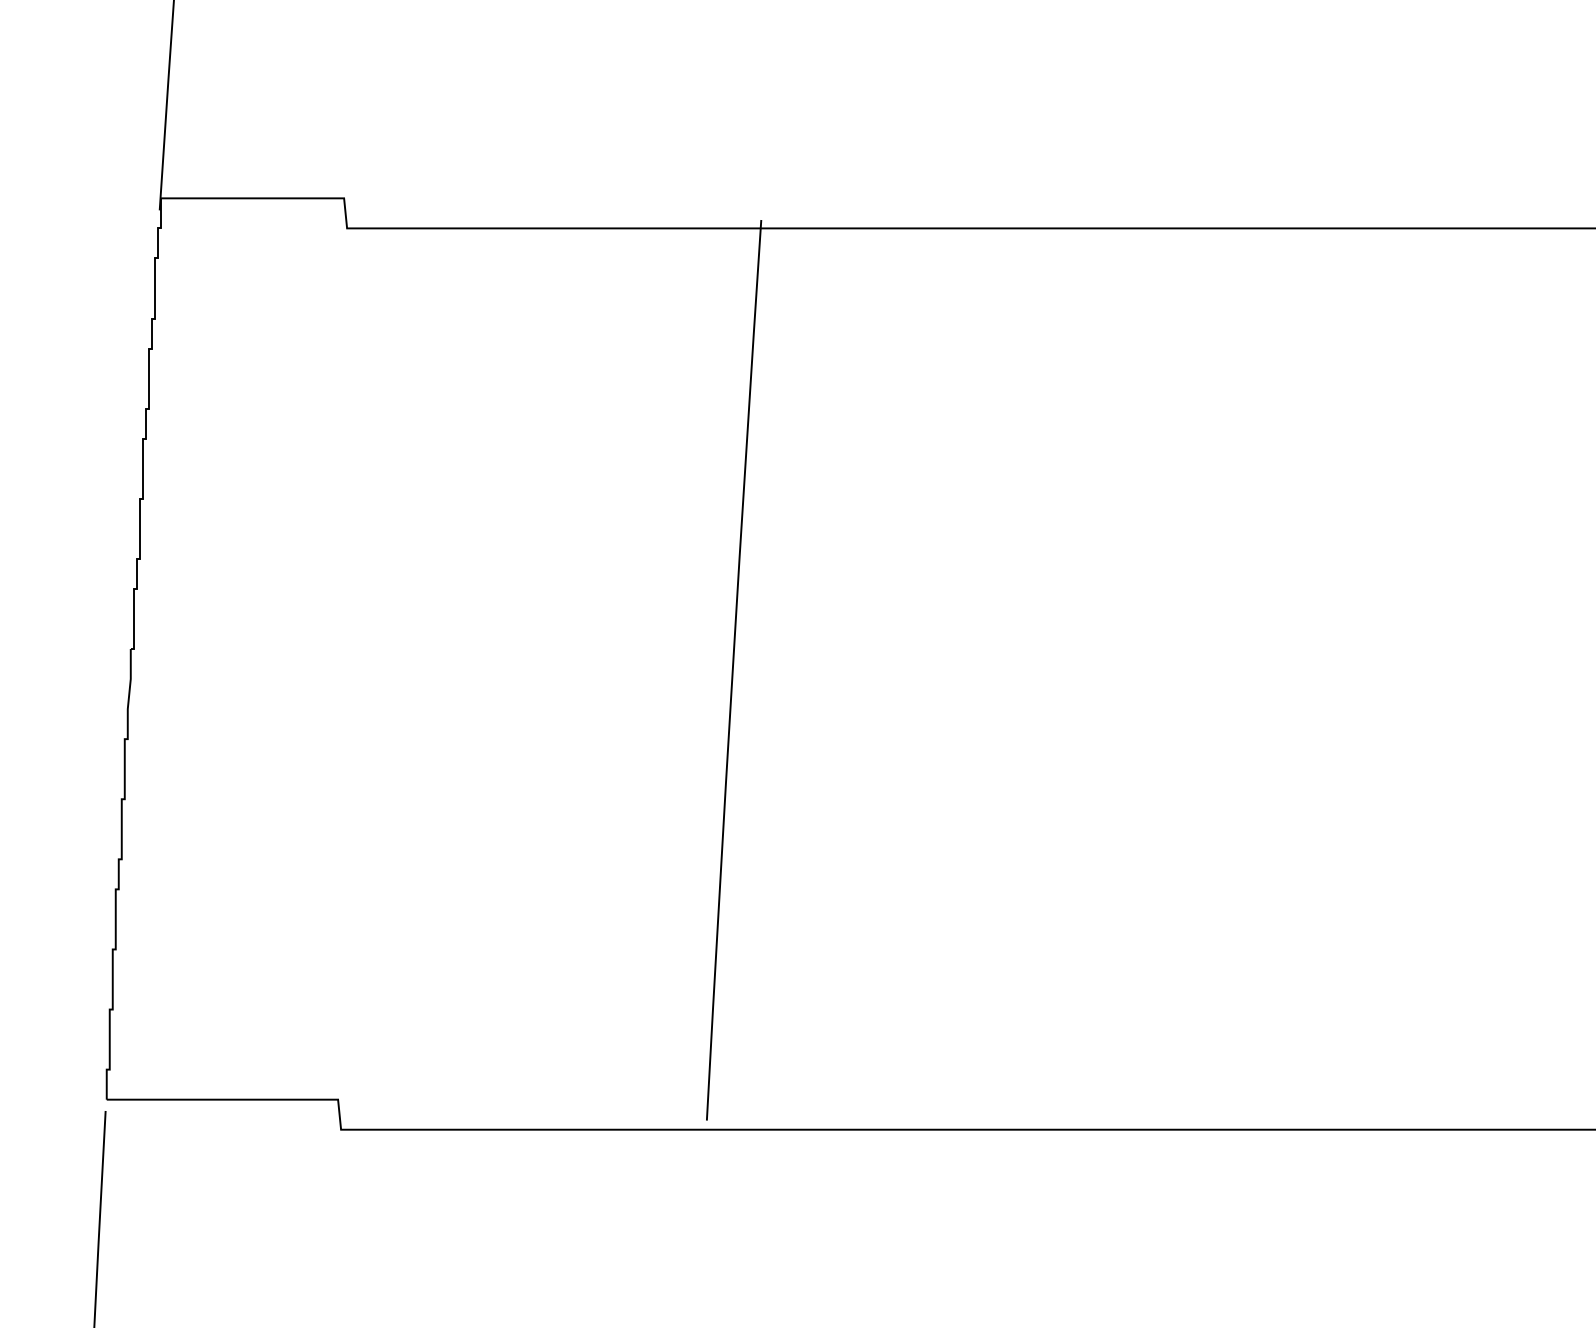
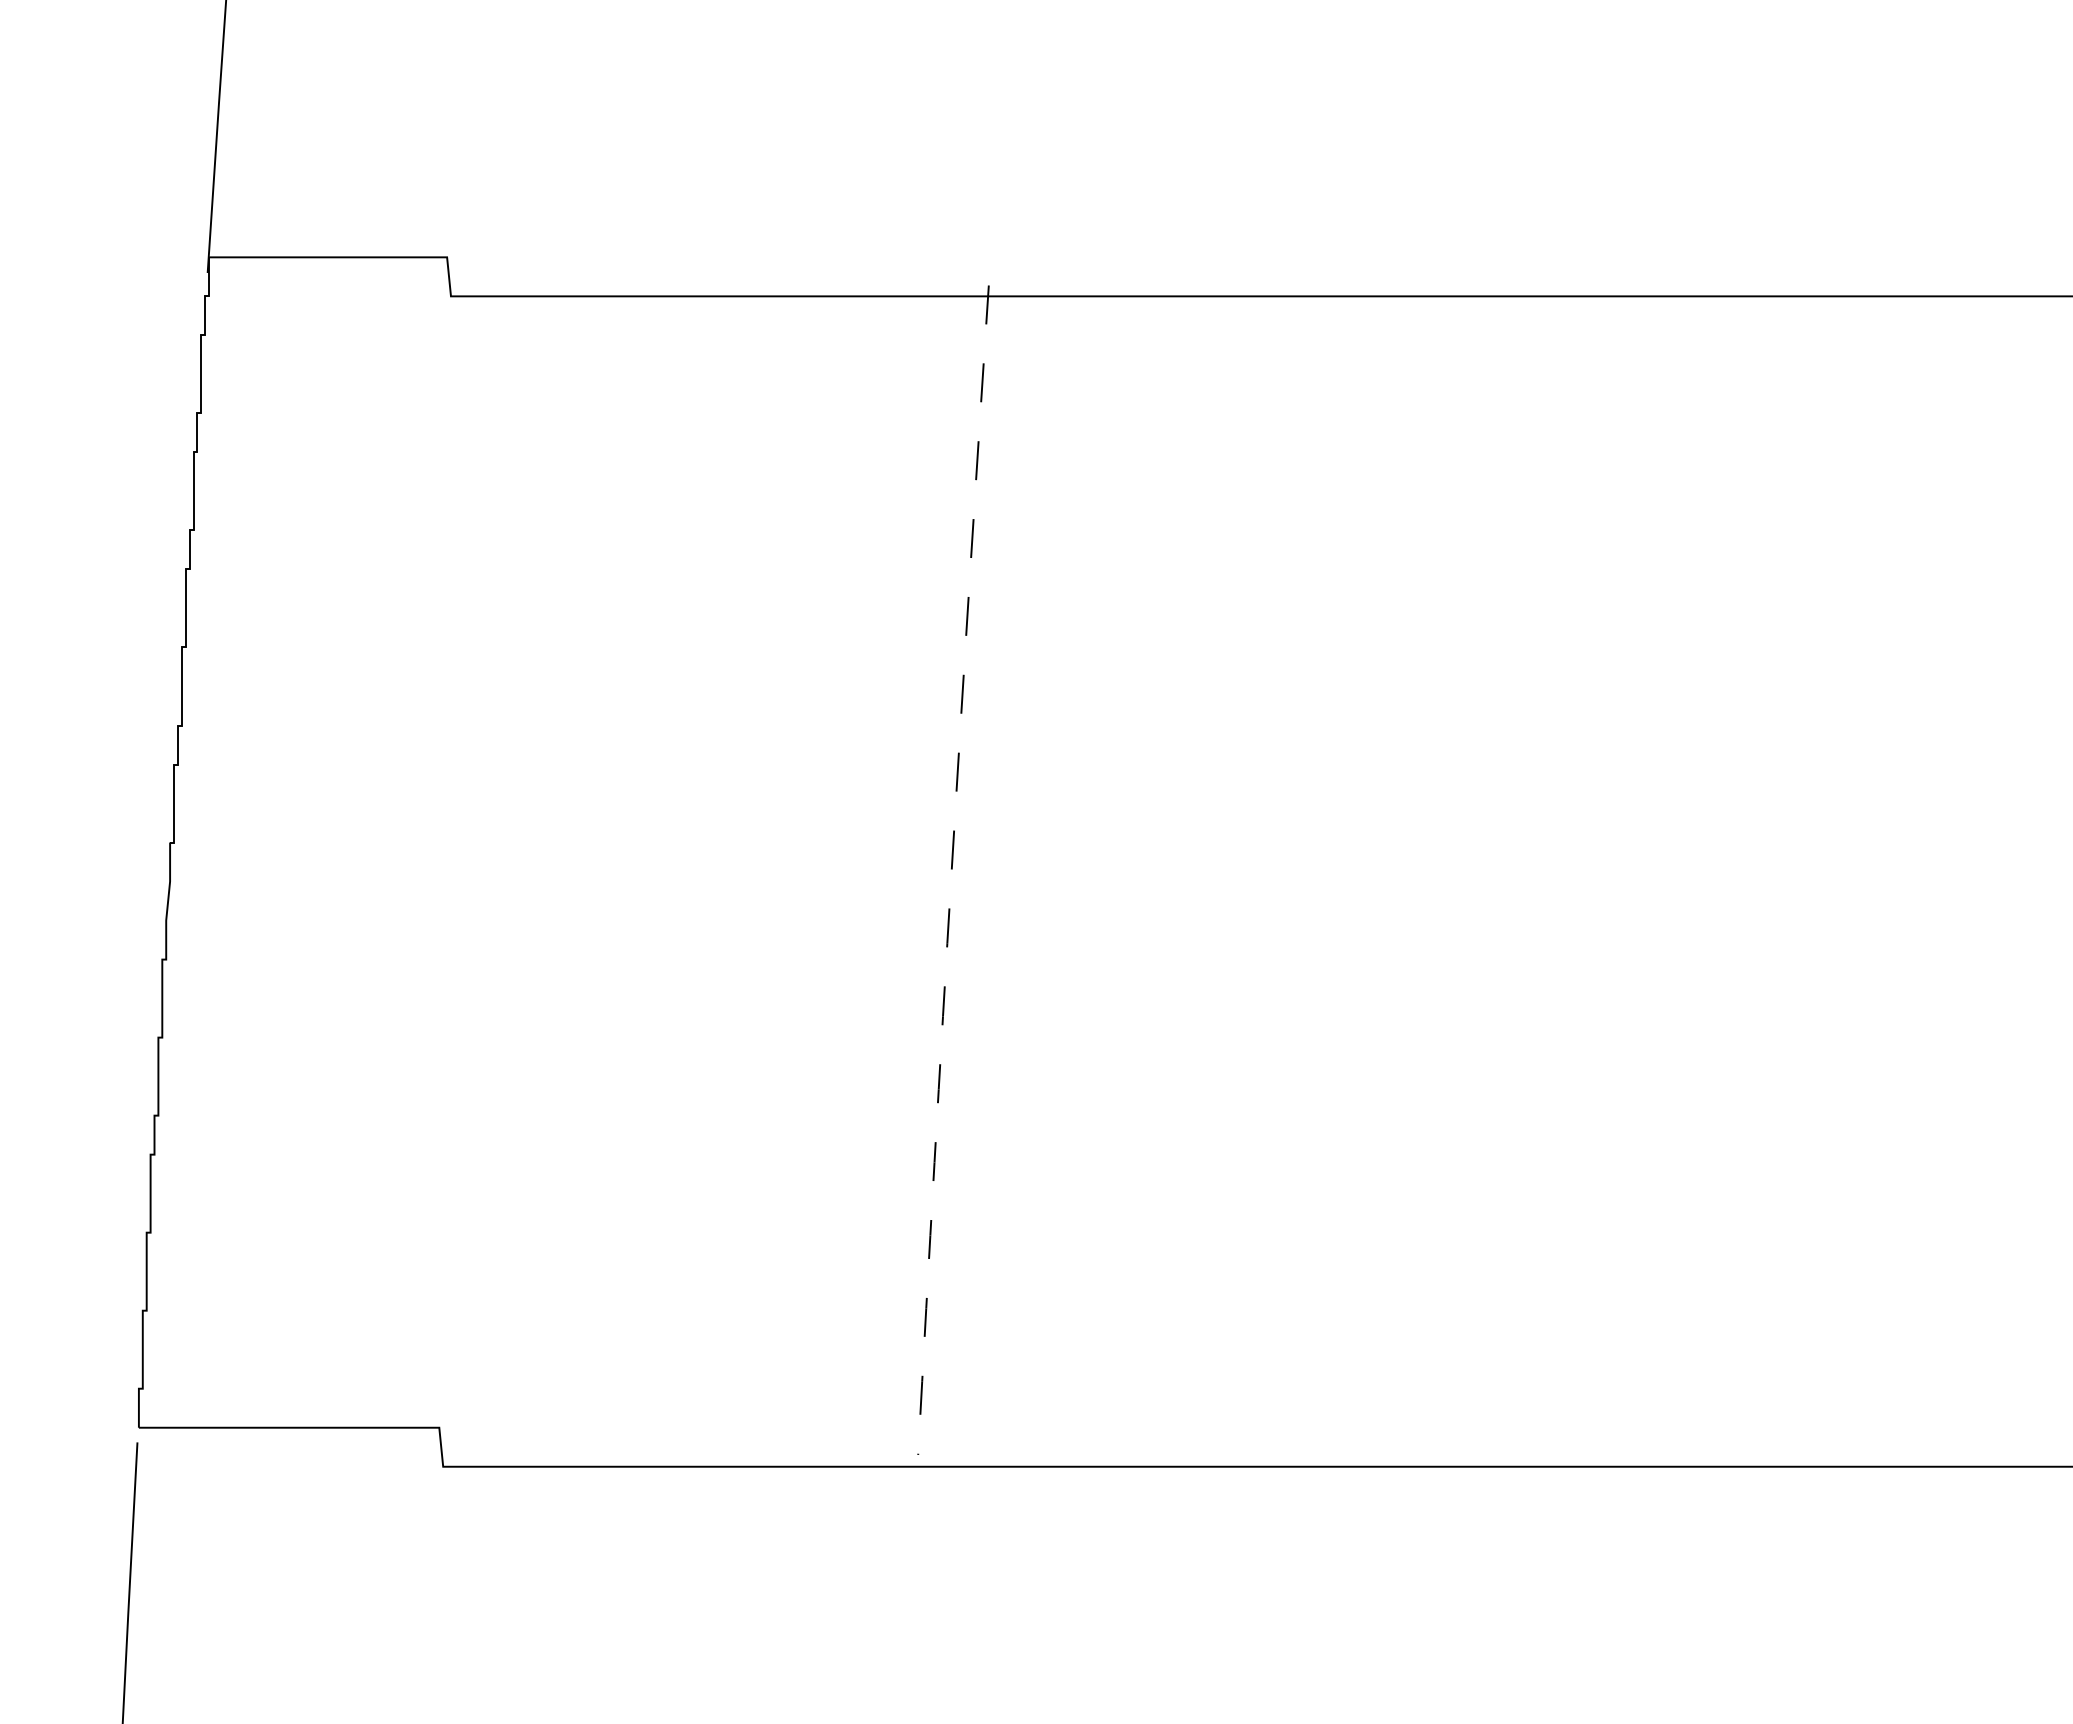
arc: (732, 670) -> (951, 870), solid -> dashed

